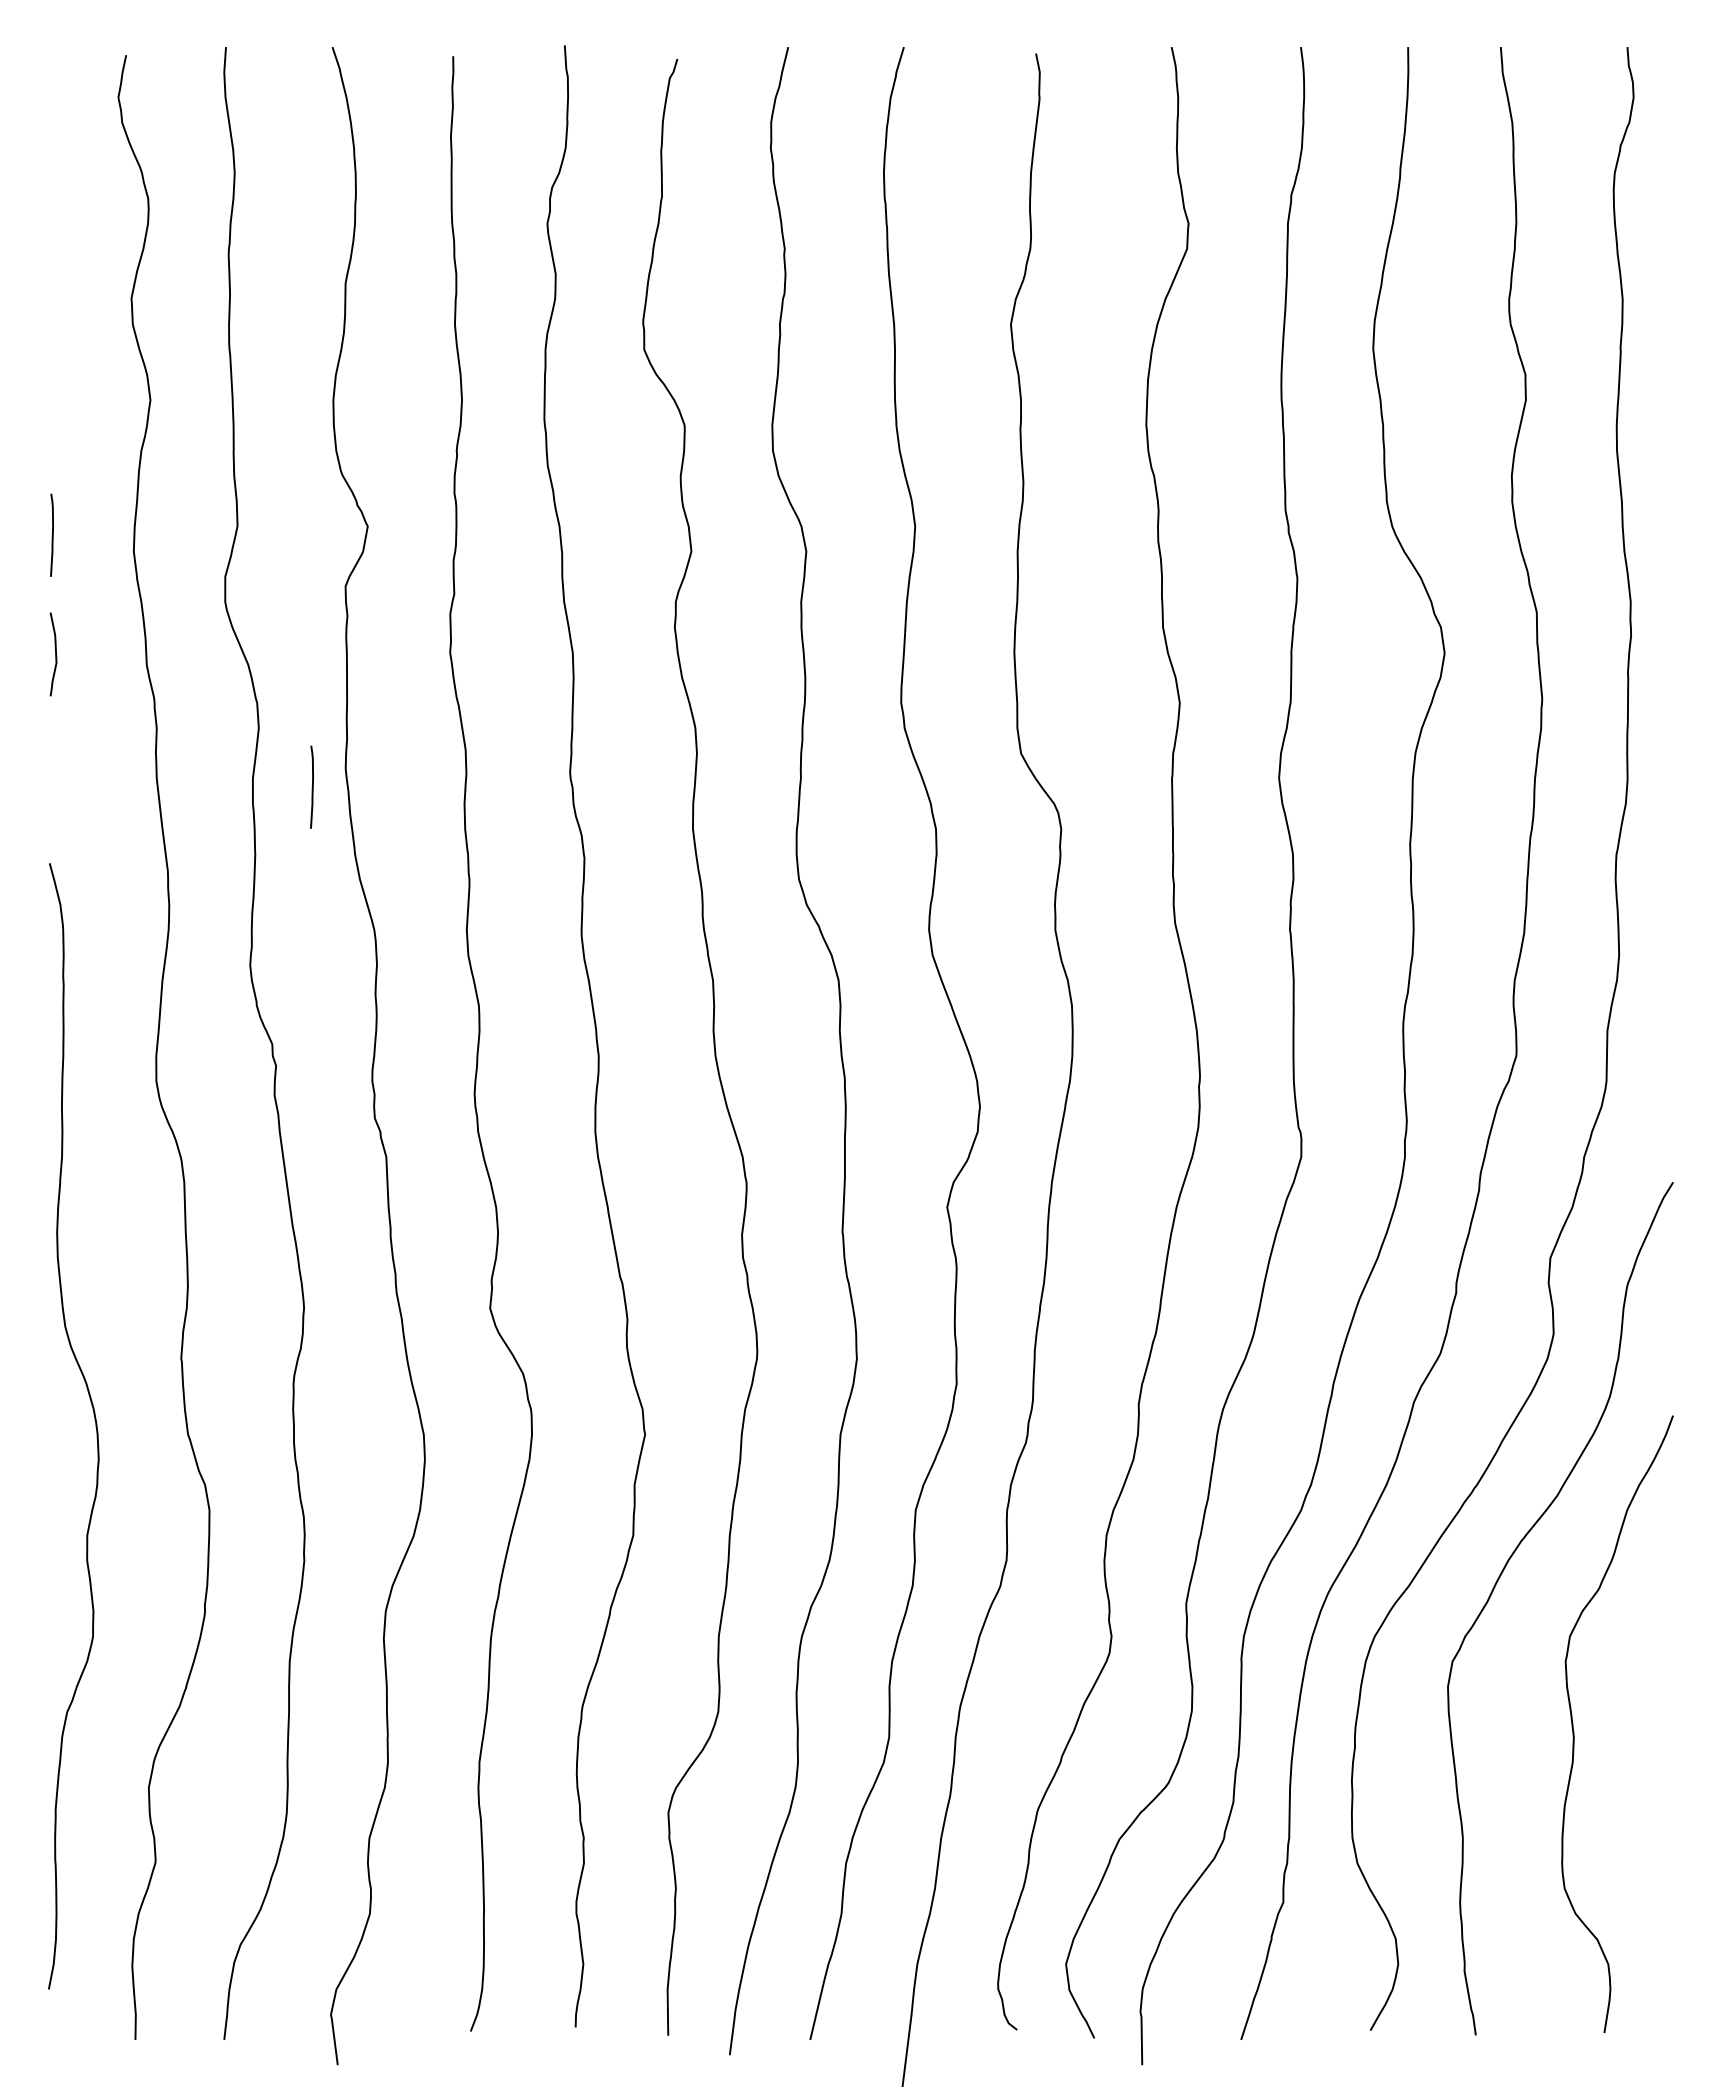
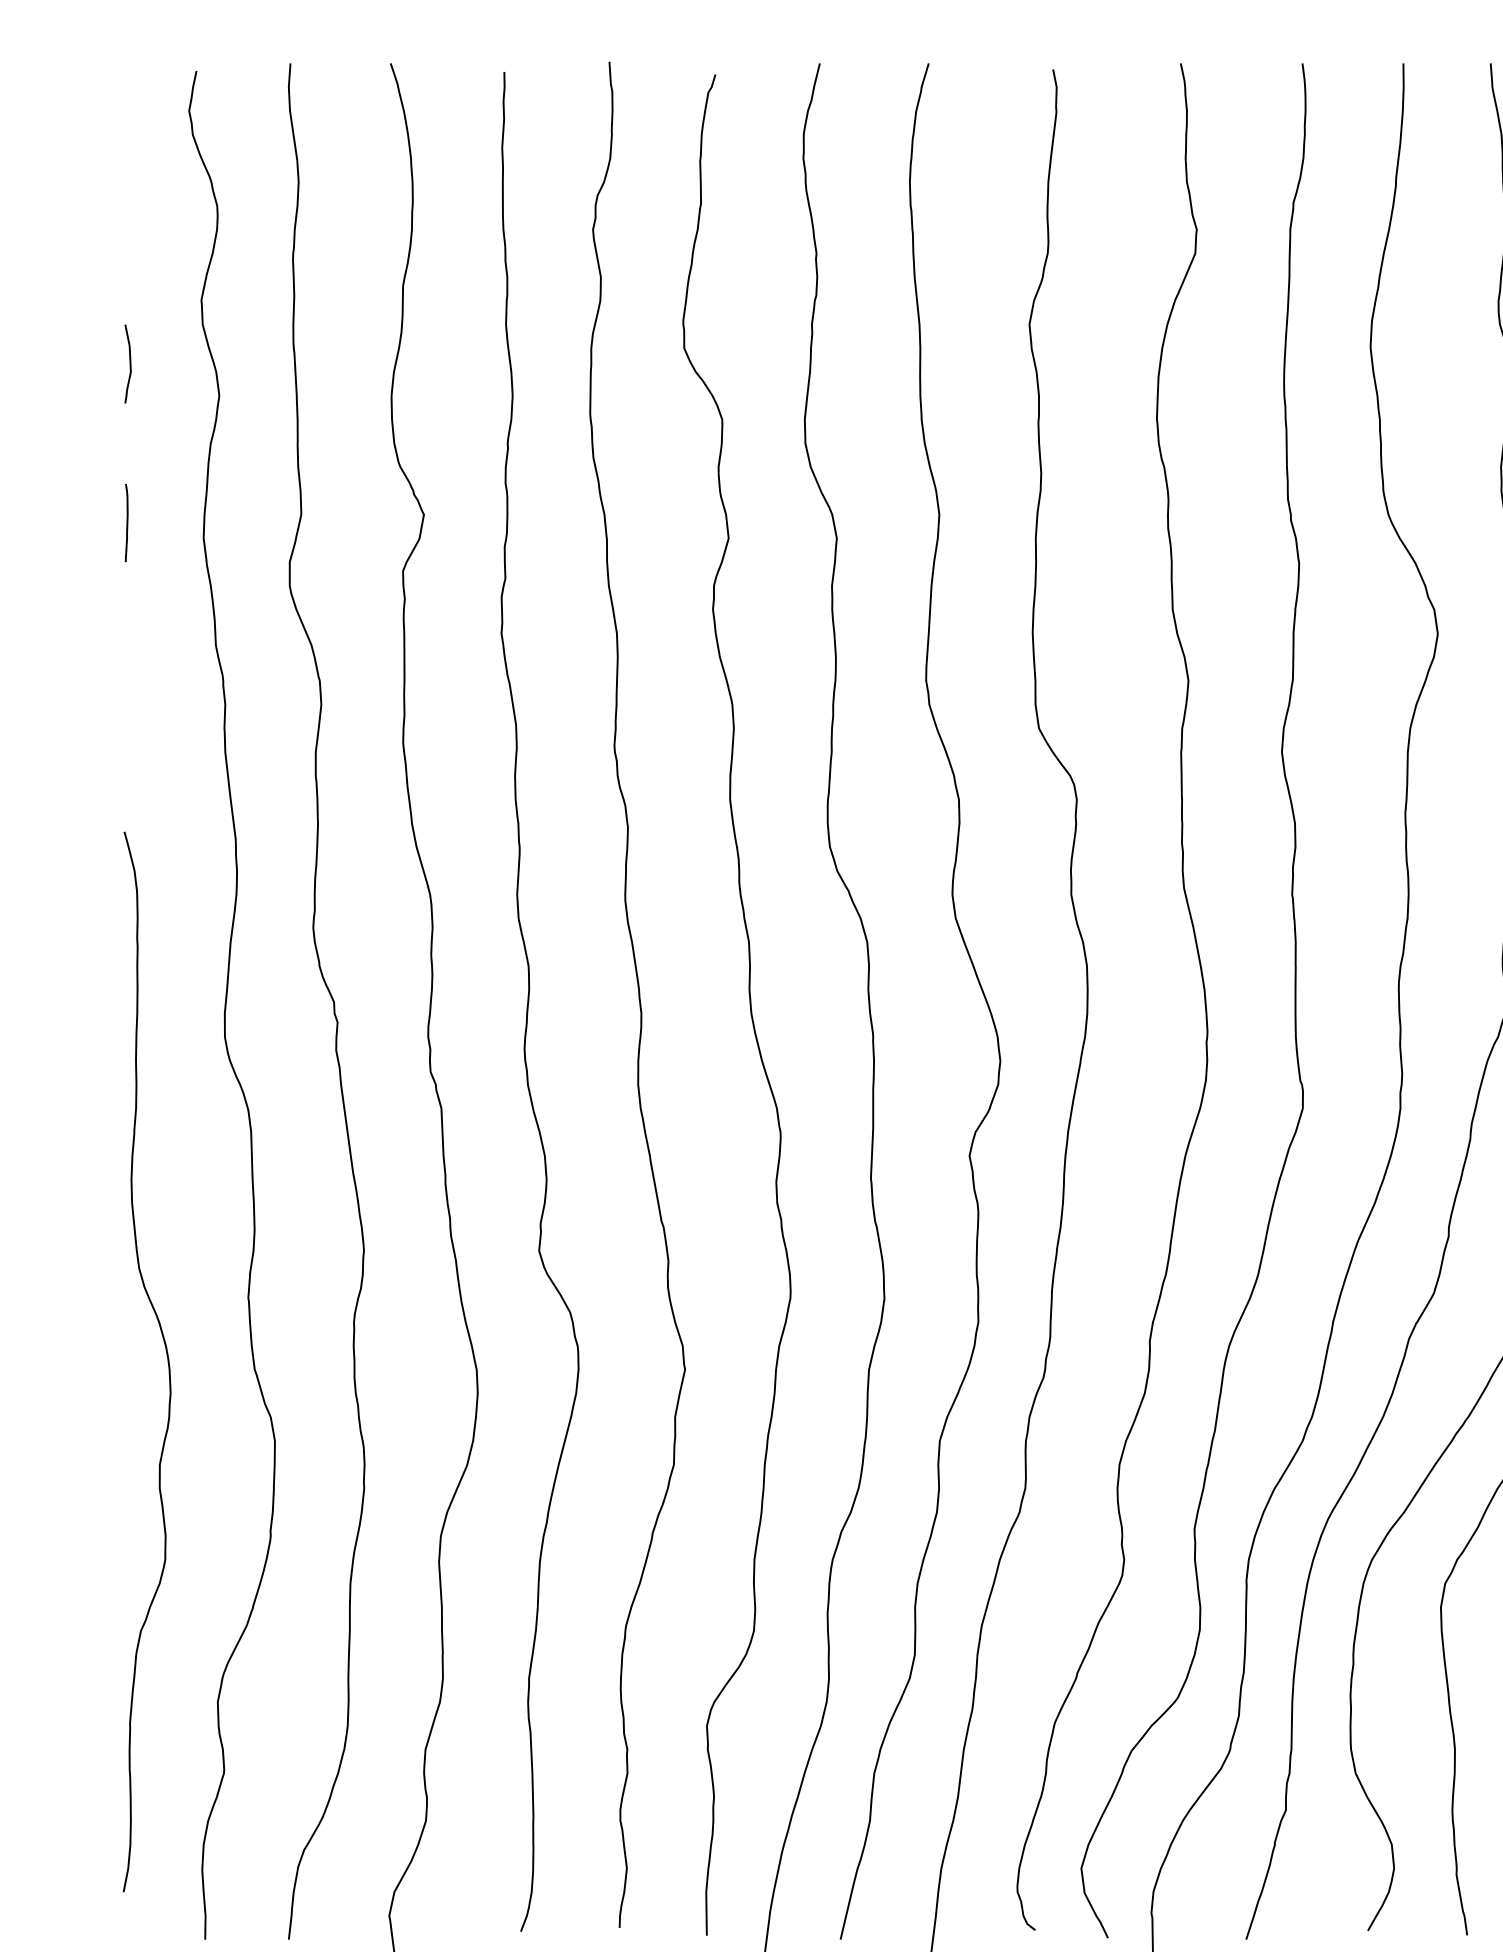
curve: (55, 654) -> (129, 364), moved
curve: (312, 786) -> (371, 759), removed

